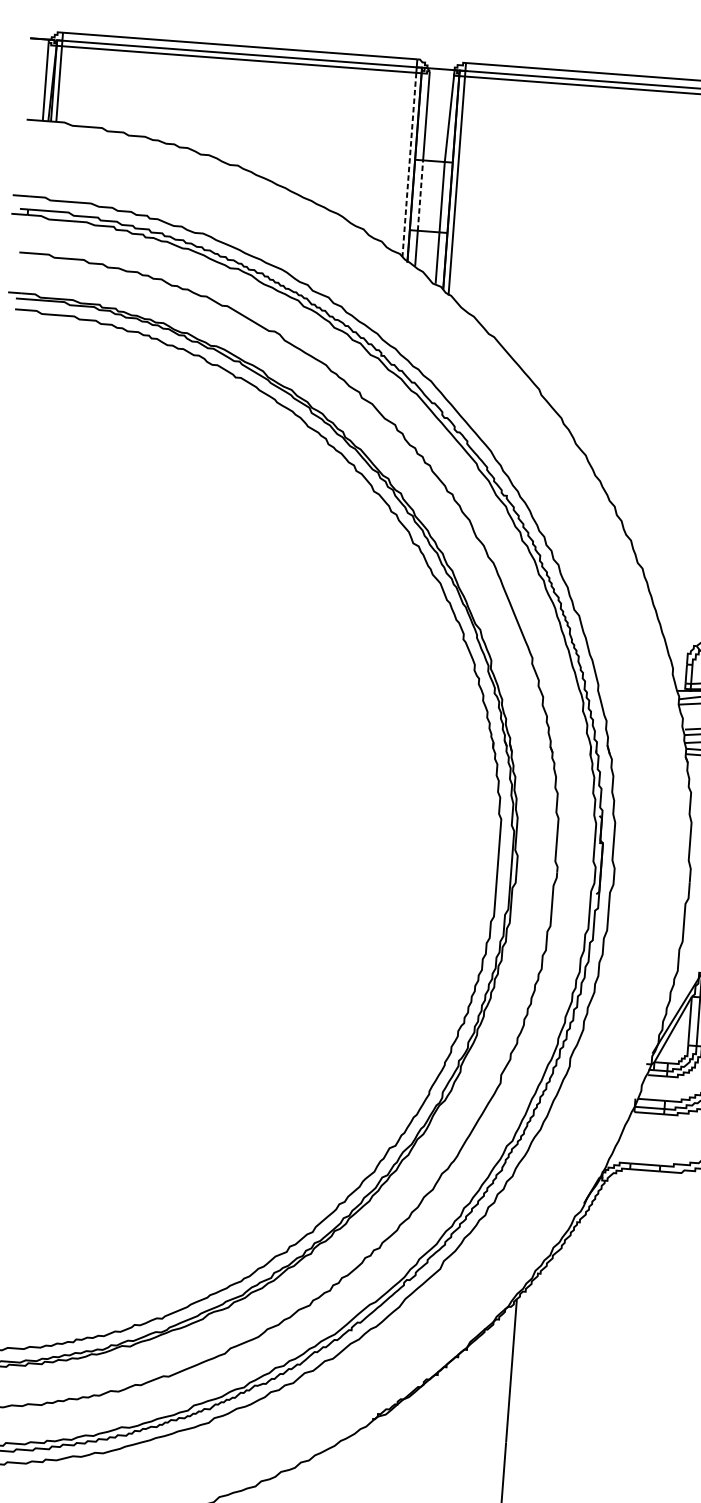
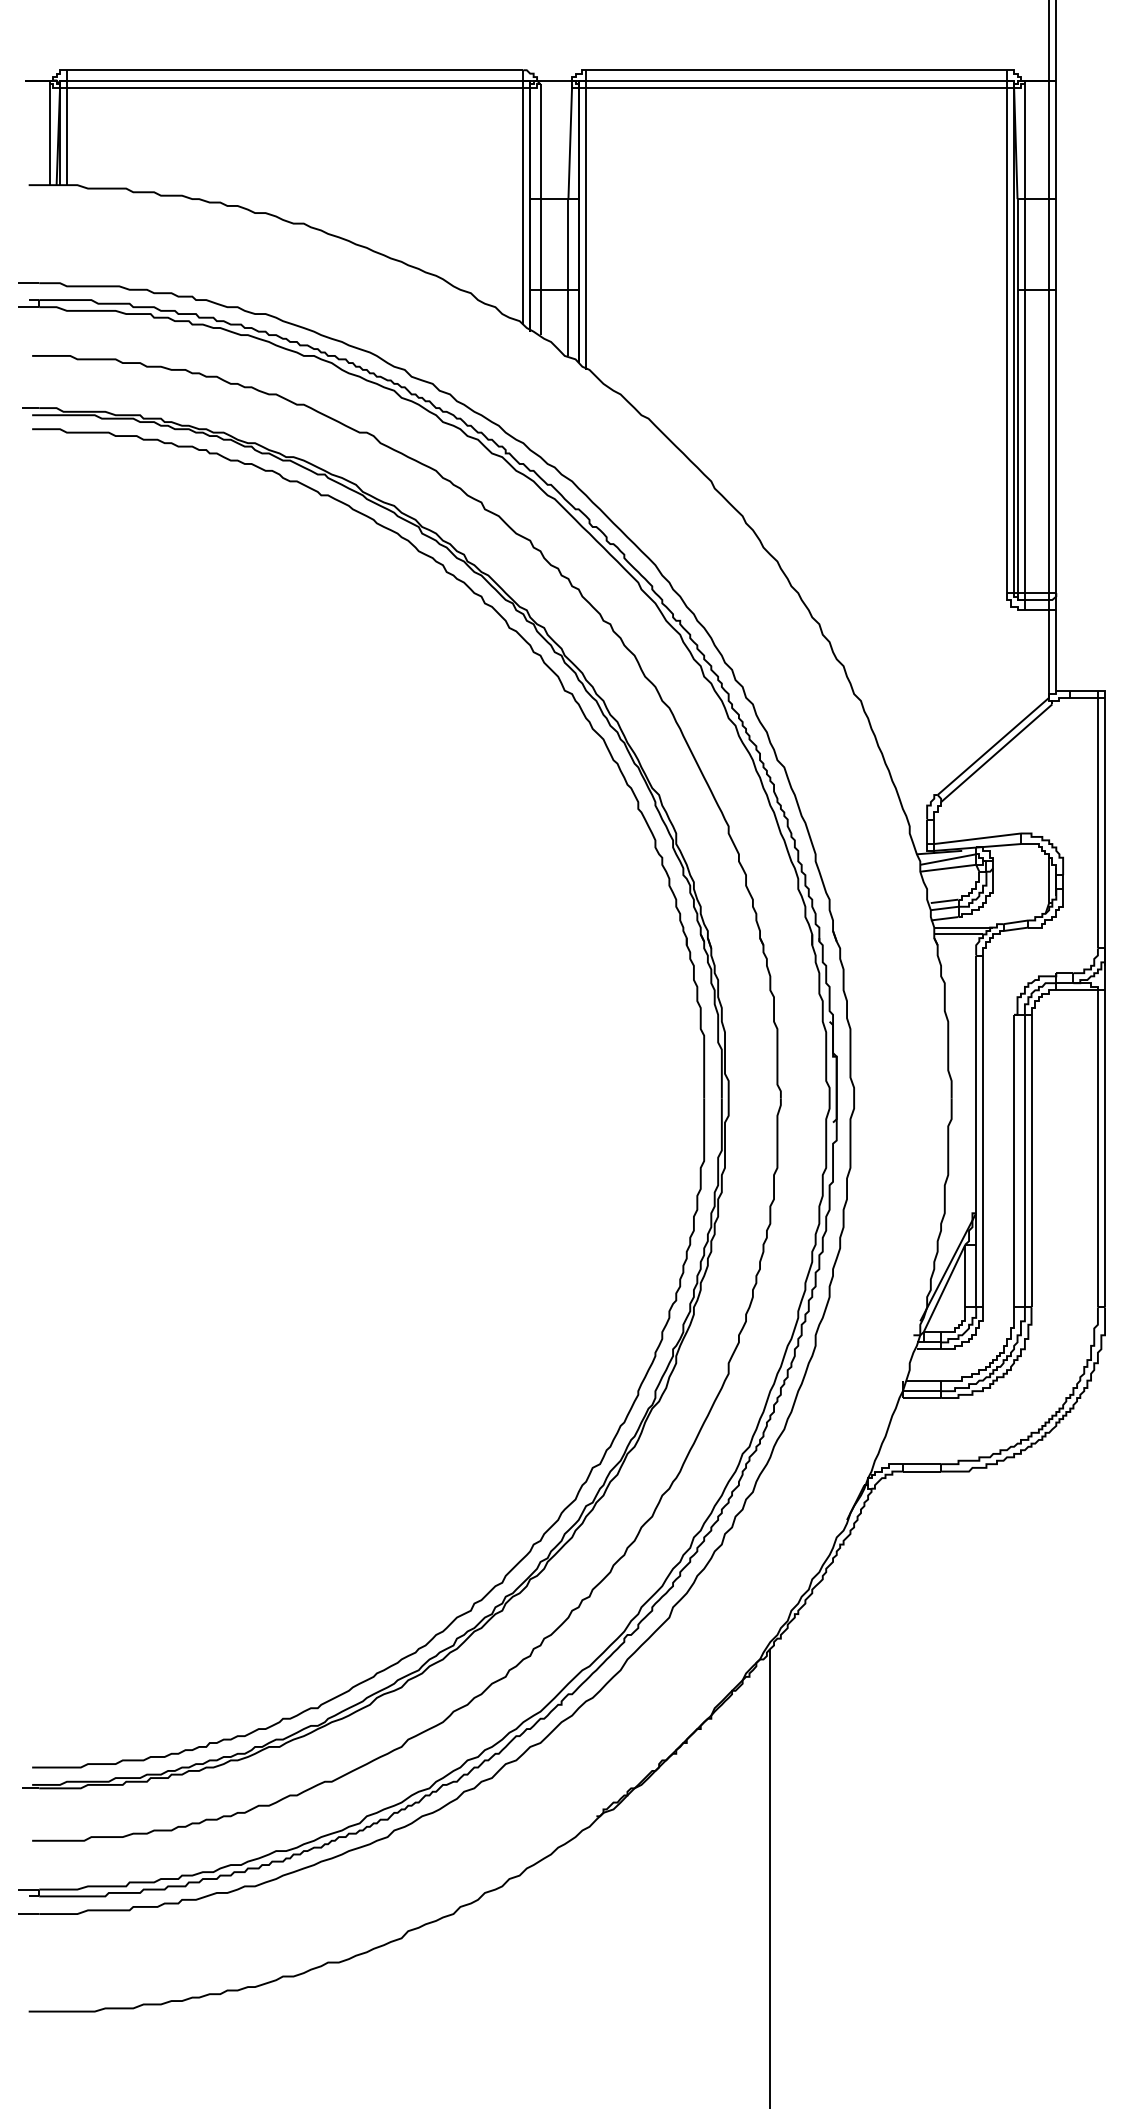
line: (409, 165) -> (523, 206), dashed -> solid
line: (420, 194) -> (540, 243), dashed -> solid

